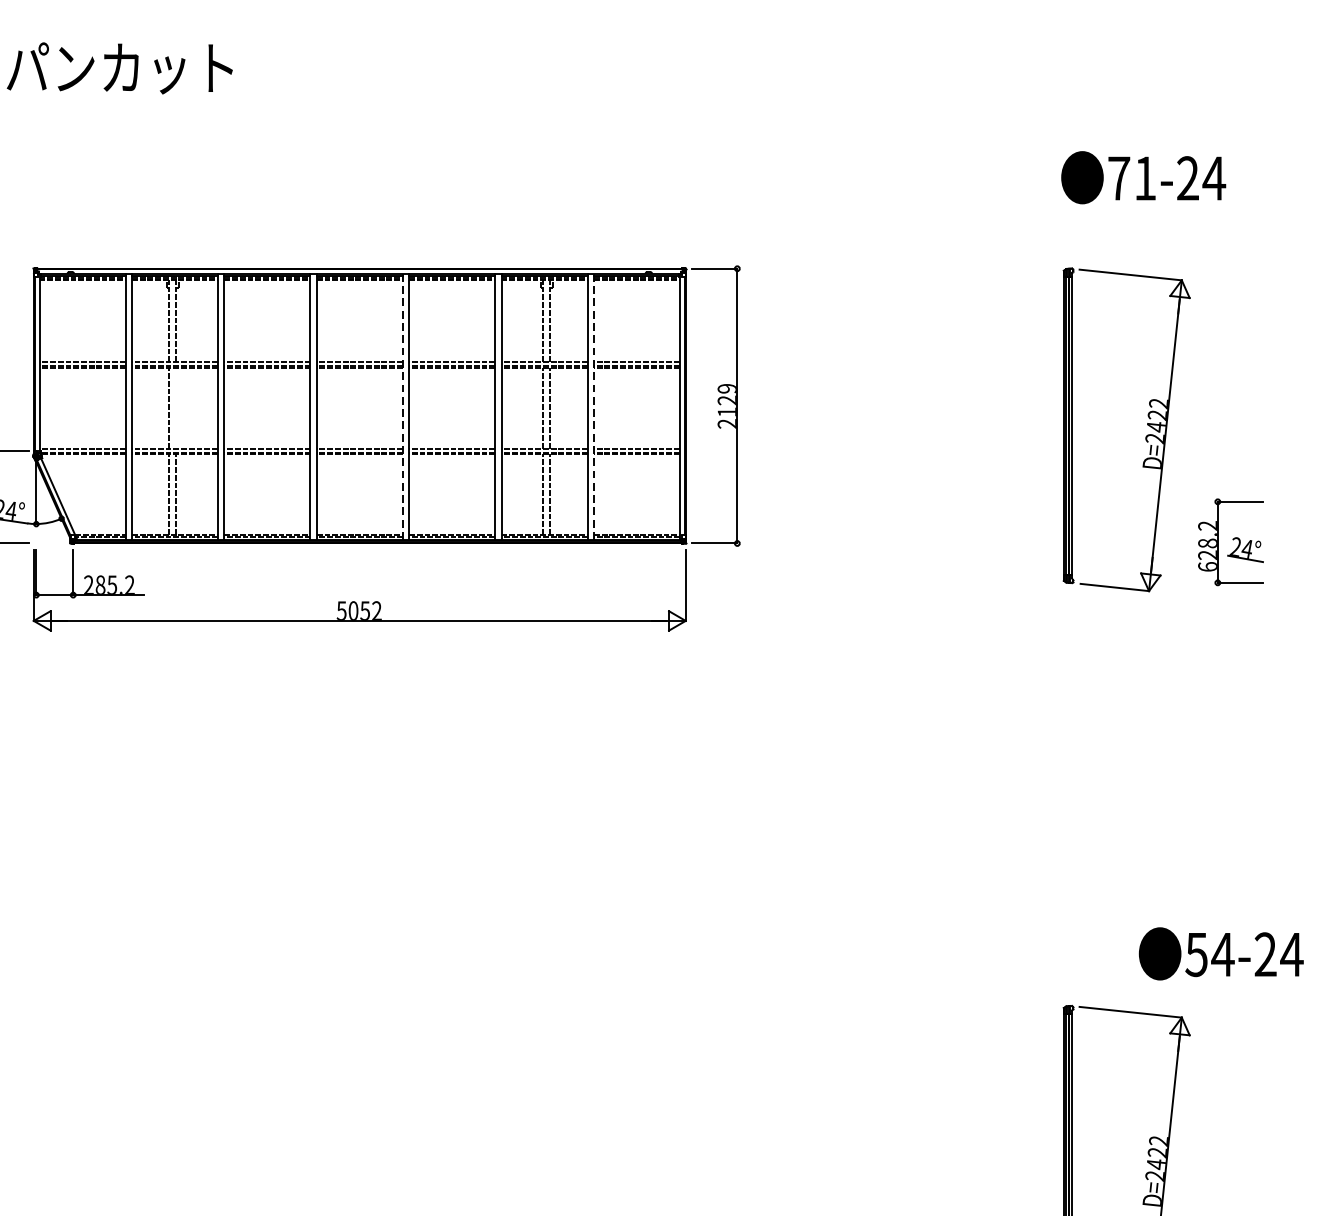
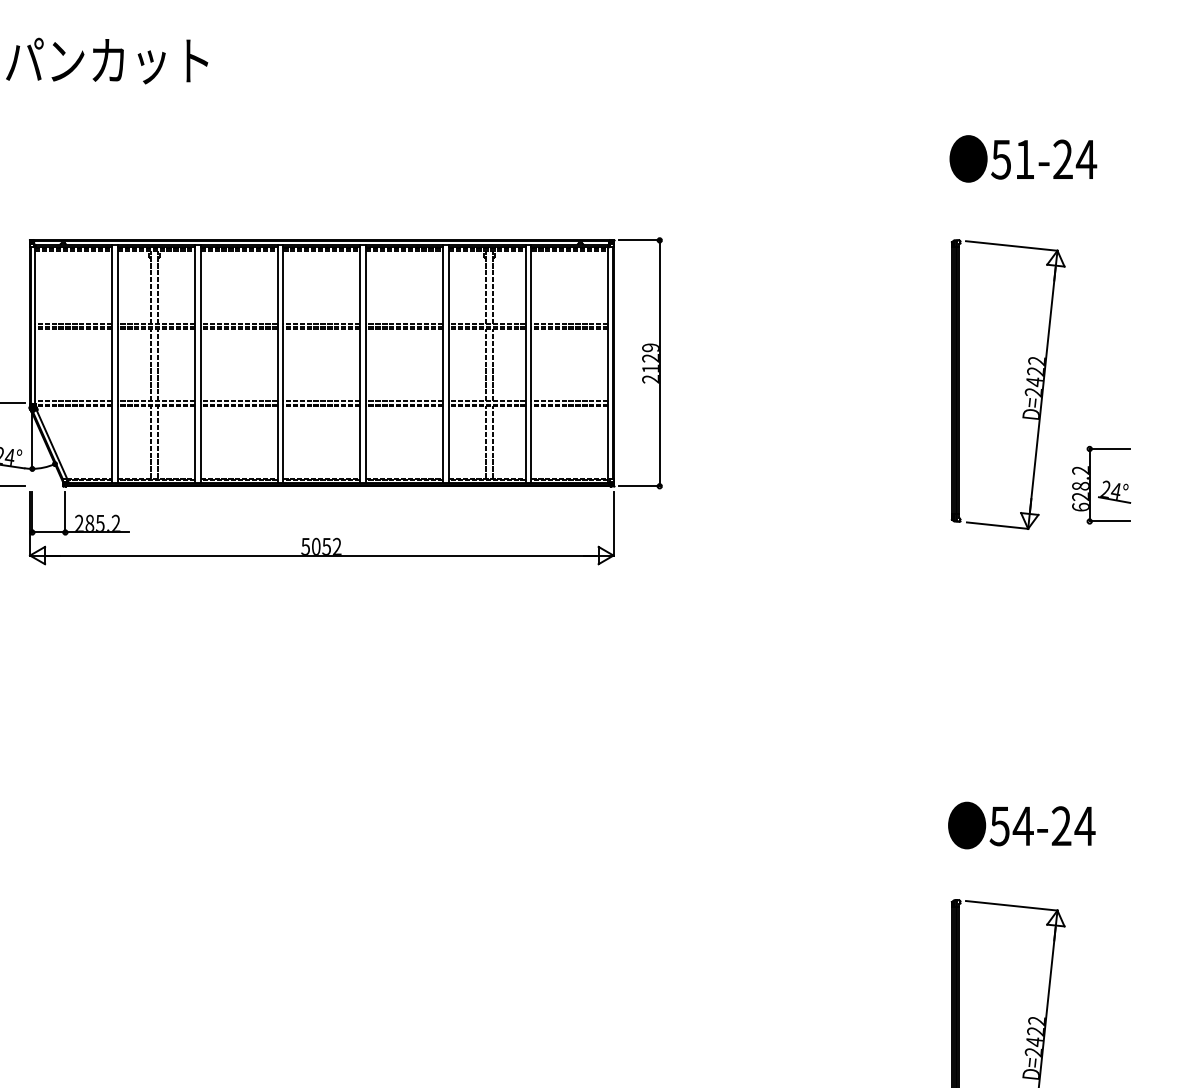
text: (1119, 178) -> (1001, 159), 71-24 -> 51-24
line: (176, 407) -> (157, 364), added
line: (402, 407) -> (360, 364), dashed -> solid
line: (594, 407) -> (531, 364), dashed -> solid
text: (1220, 953) -> (1021, 825), moved

